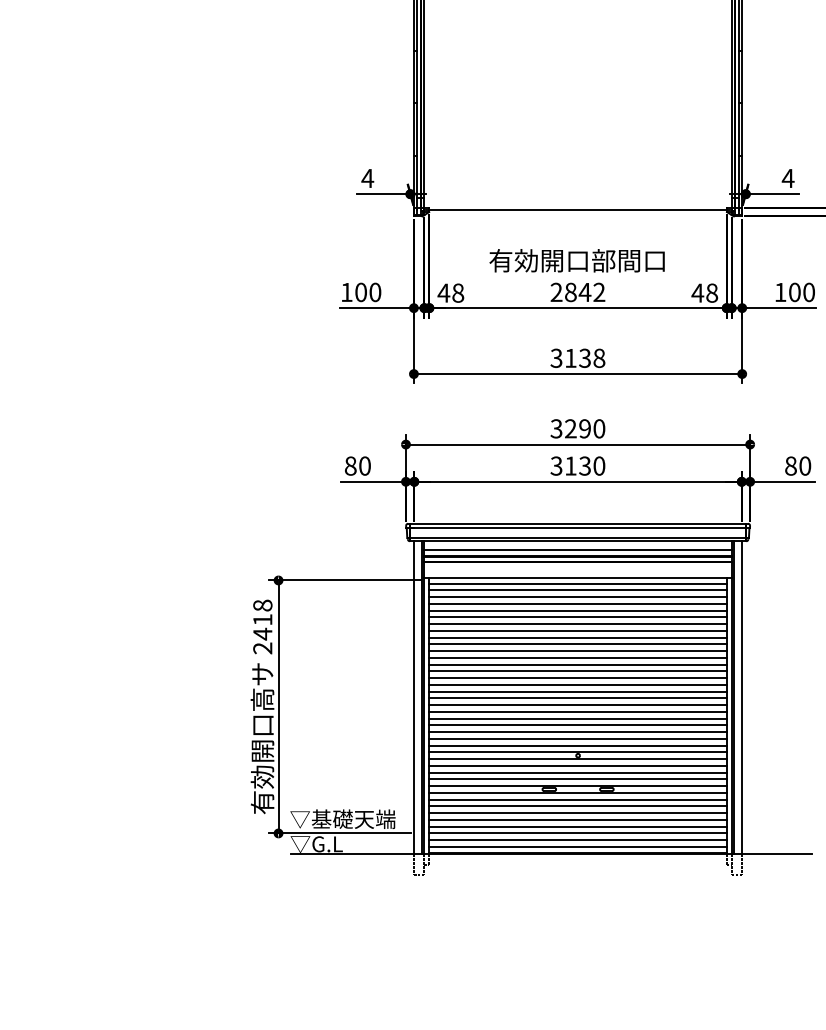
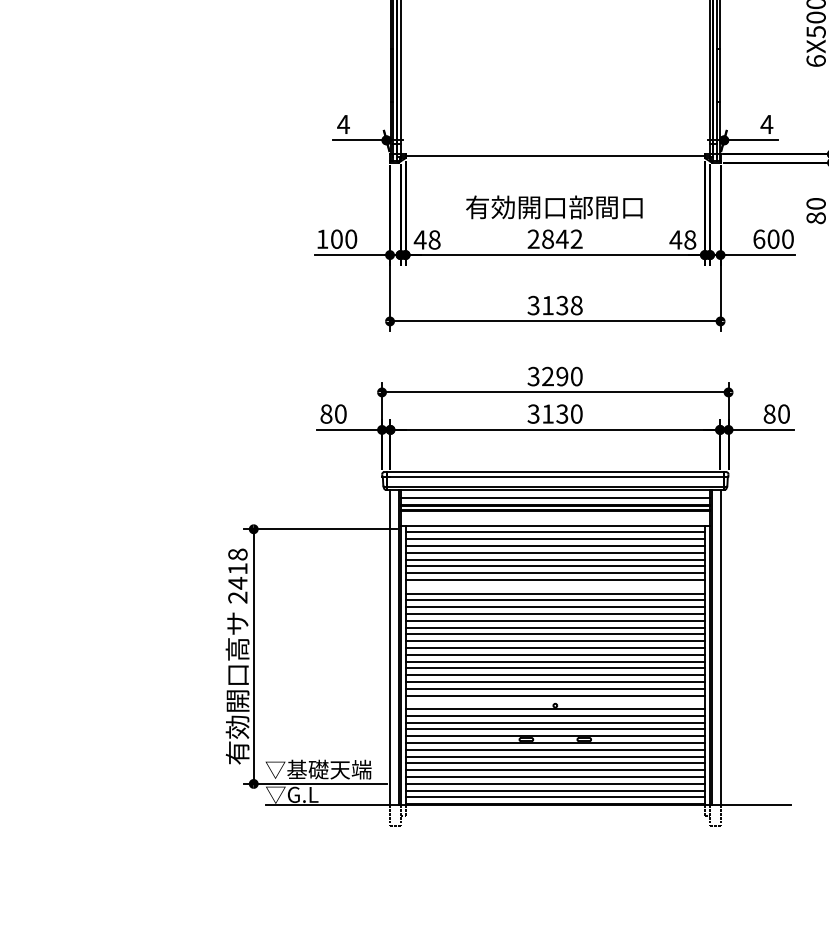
text: (780, 292) -> (759, 239), 100 -> 600
line: (577, 637) -> (554, 586), removed
line: (577, 752) -> (554, 702), removed

